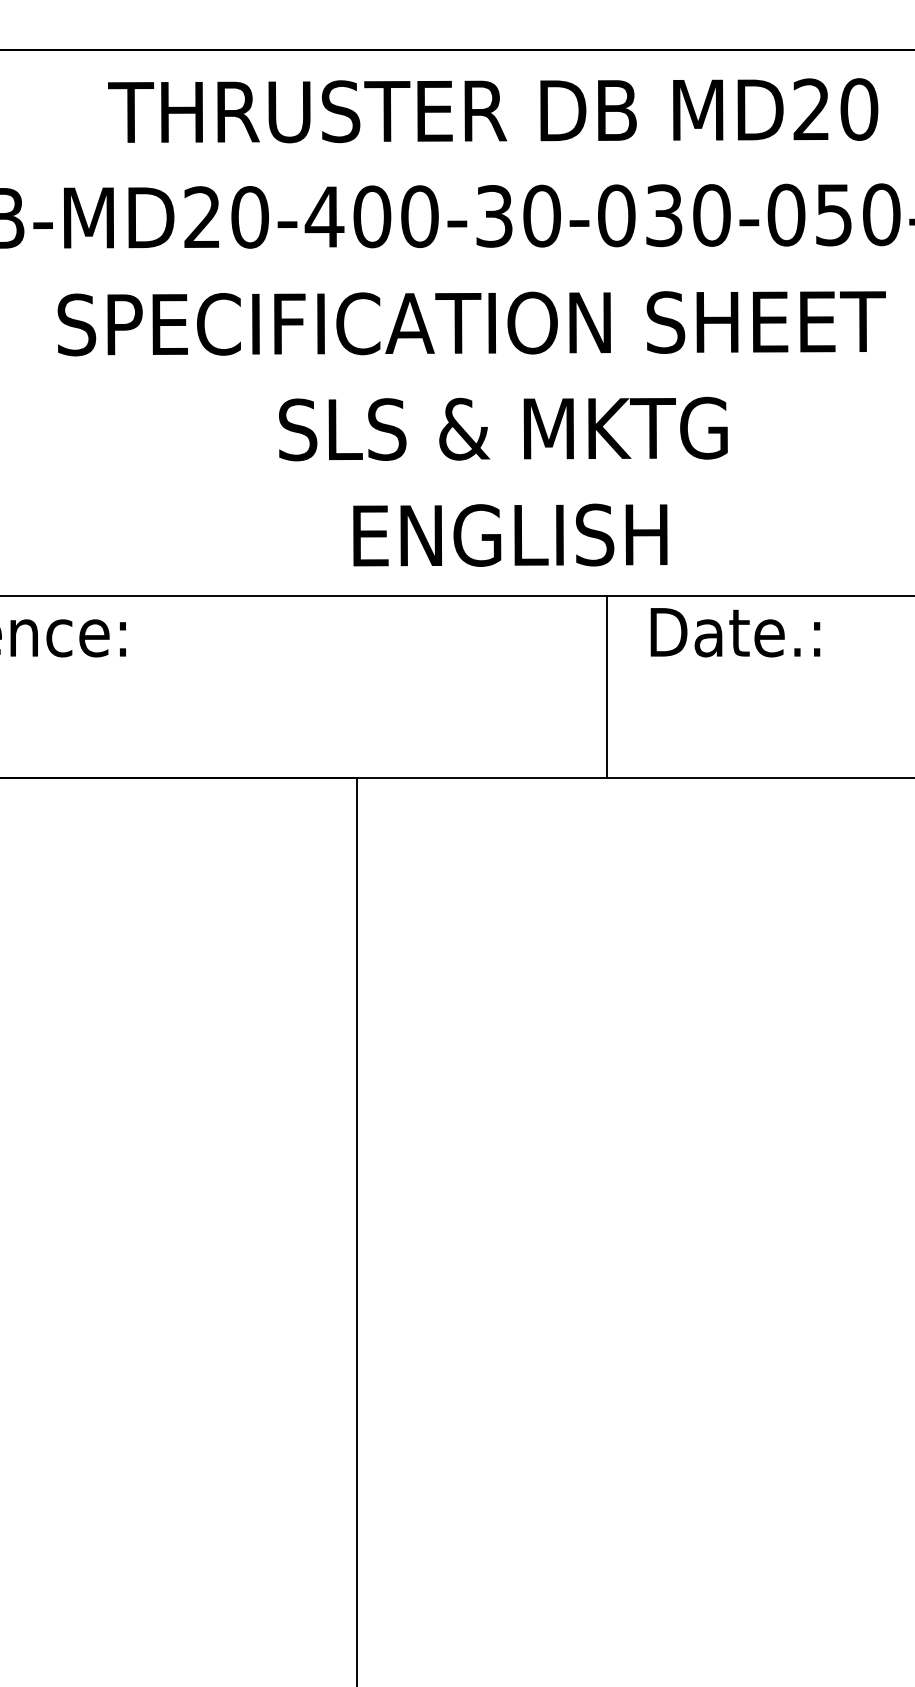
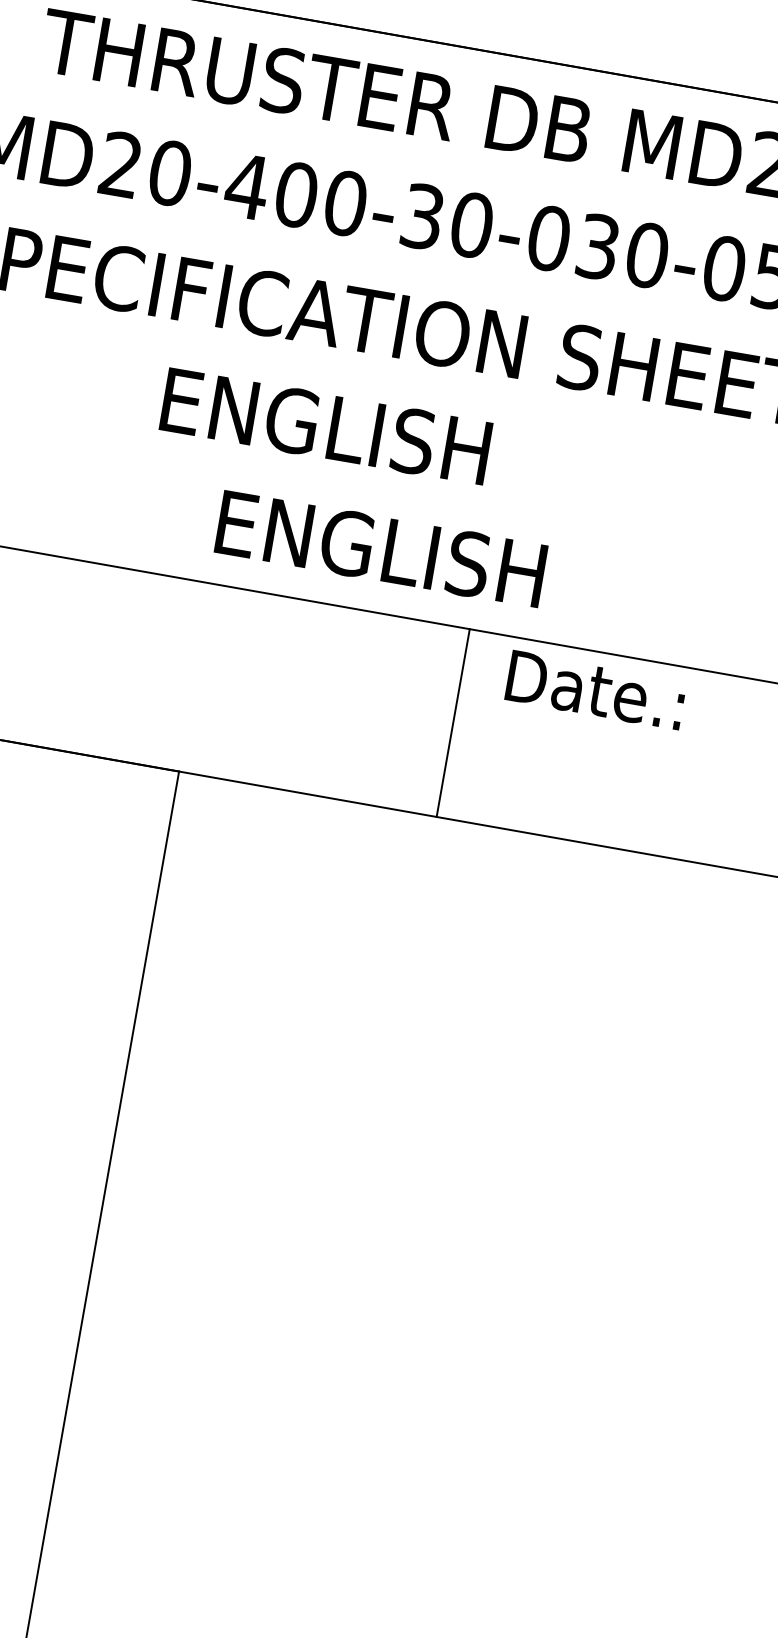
text: (503, 428) -> (393, 437), SLS & MKTG -> ENGLISH

